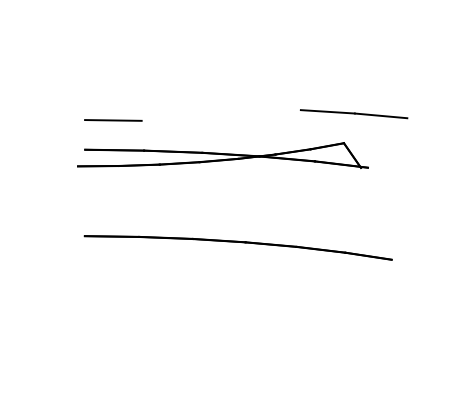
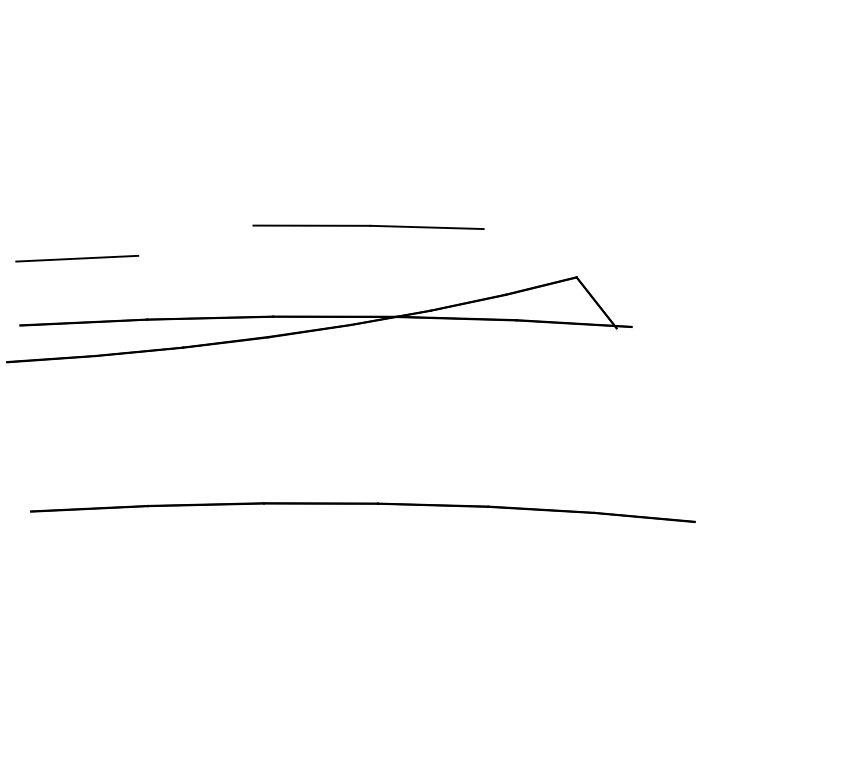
line: (354, 114) -> (369, 227), moved

